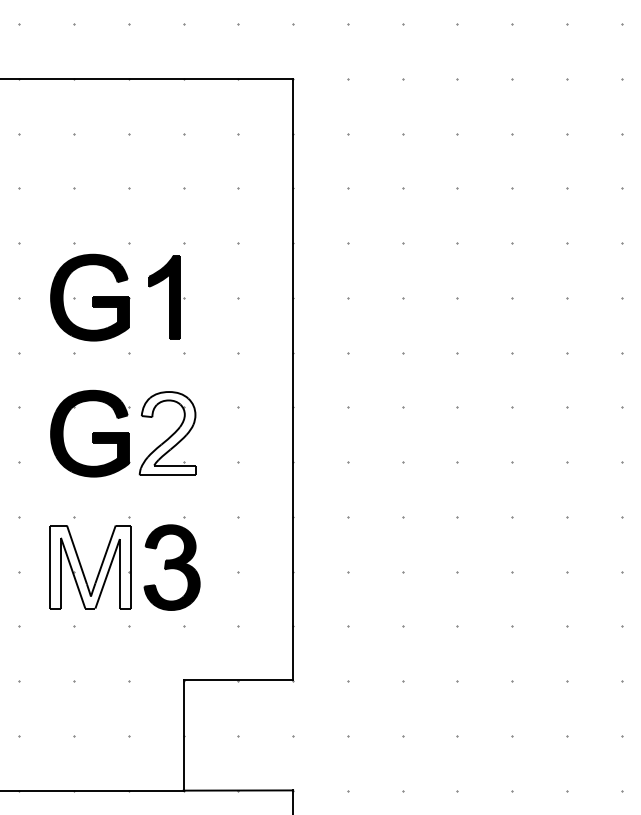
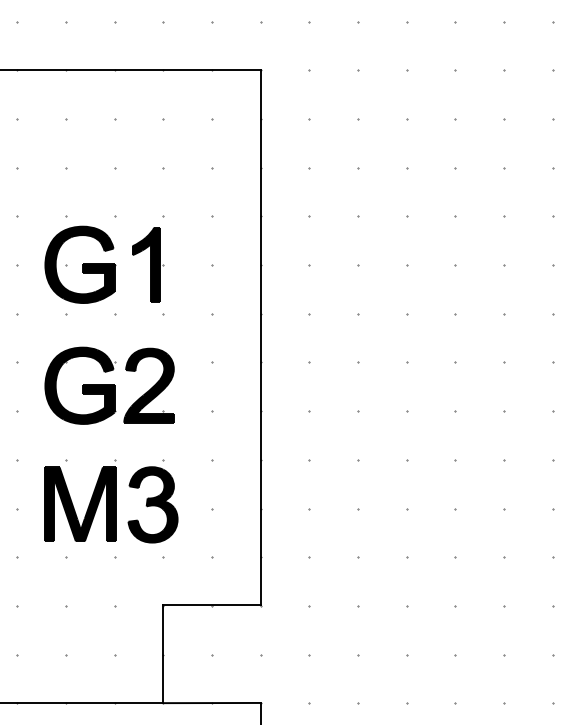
fill: (166, 433) -> (148, 385), added
fill: (90, 567) -> (80, 504), added

